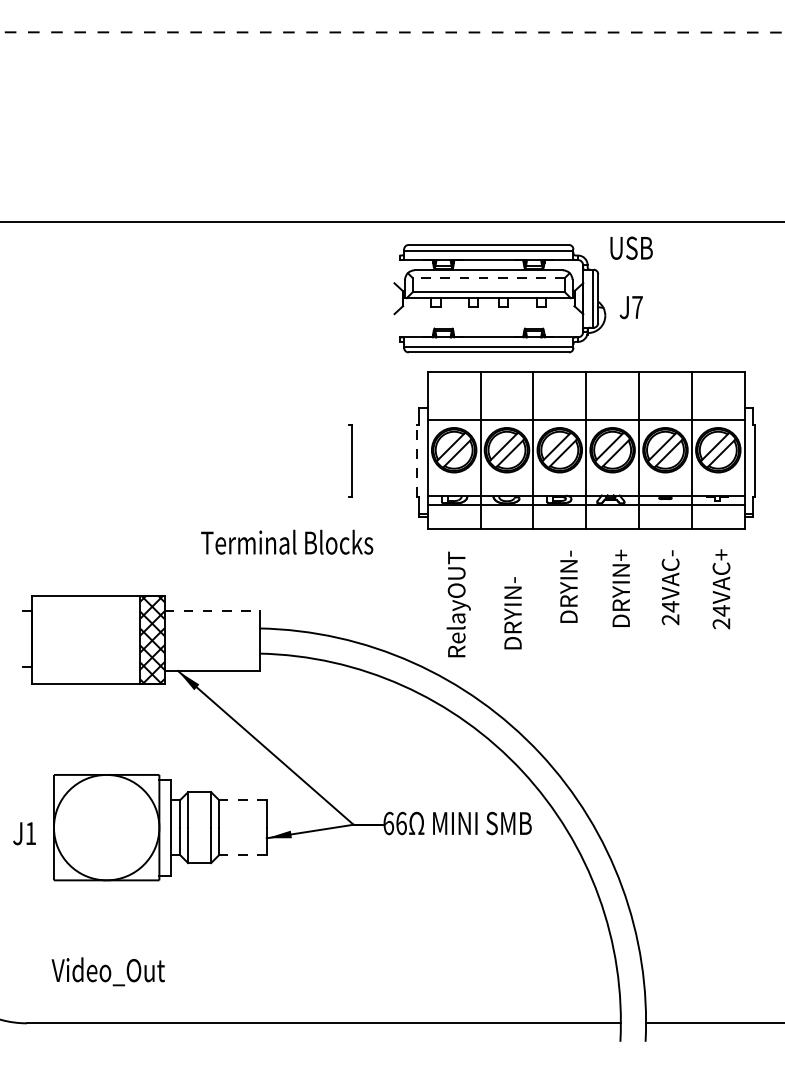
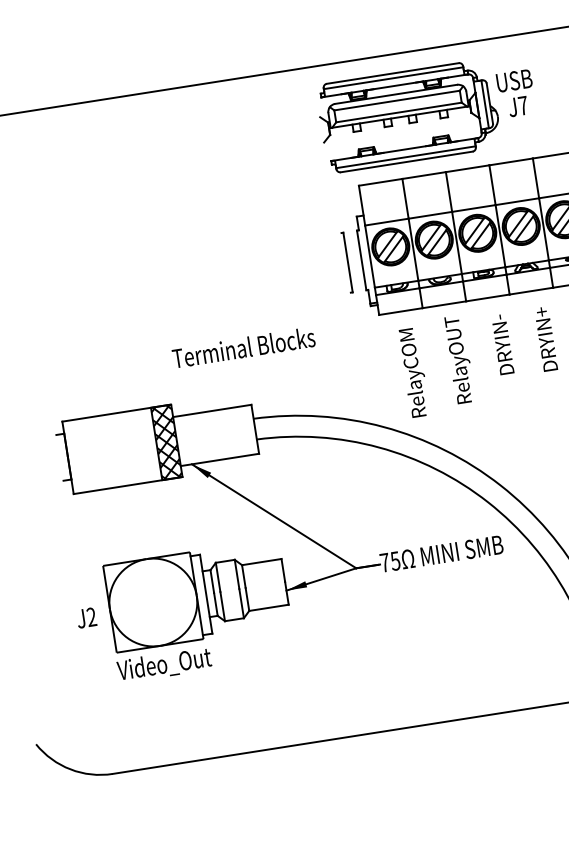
text: (631, 247) -> (514, 80), moved
line: (488, 277) -> (396, 100), dashed -> solid
part: (350, 460) -> (347, 262), moved
line: (417, 460) -> (361, 260), dashed -> solid
text: (287, 541) -> (243, 346), moved
text: (456, 572) -> (408, 347), RelayOUT -> RelayCOM
text: (515, 595) -> (460, 358), DRYIN- -> RelayOUT
line: (212, 611) -> (212, 410), dashed -> solid
line: (242, 799) -> (261, 561), dashed -> solid
text: (394, 823) -> (389, 561), 66 -> 75
text: (30, 833) -> (91, 617), J1 -> J2
line: (242, 855) -> (268, 607), dashed -> solid
text: (107, 971) -> (163, 664), moved

